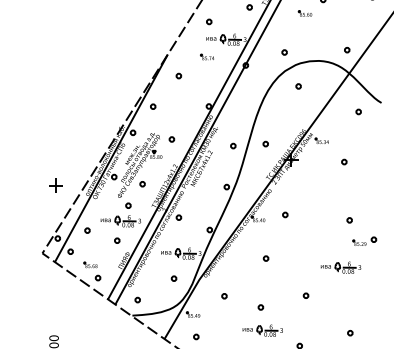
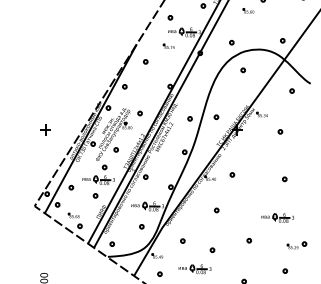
part: (55, 184) -> (45, 129), moved
part: (364, 241) -> (296, 245), moved
part: (262, 331) -> (194, 269), moved

